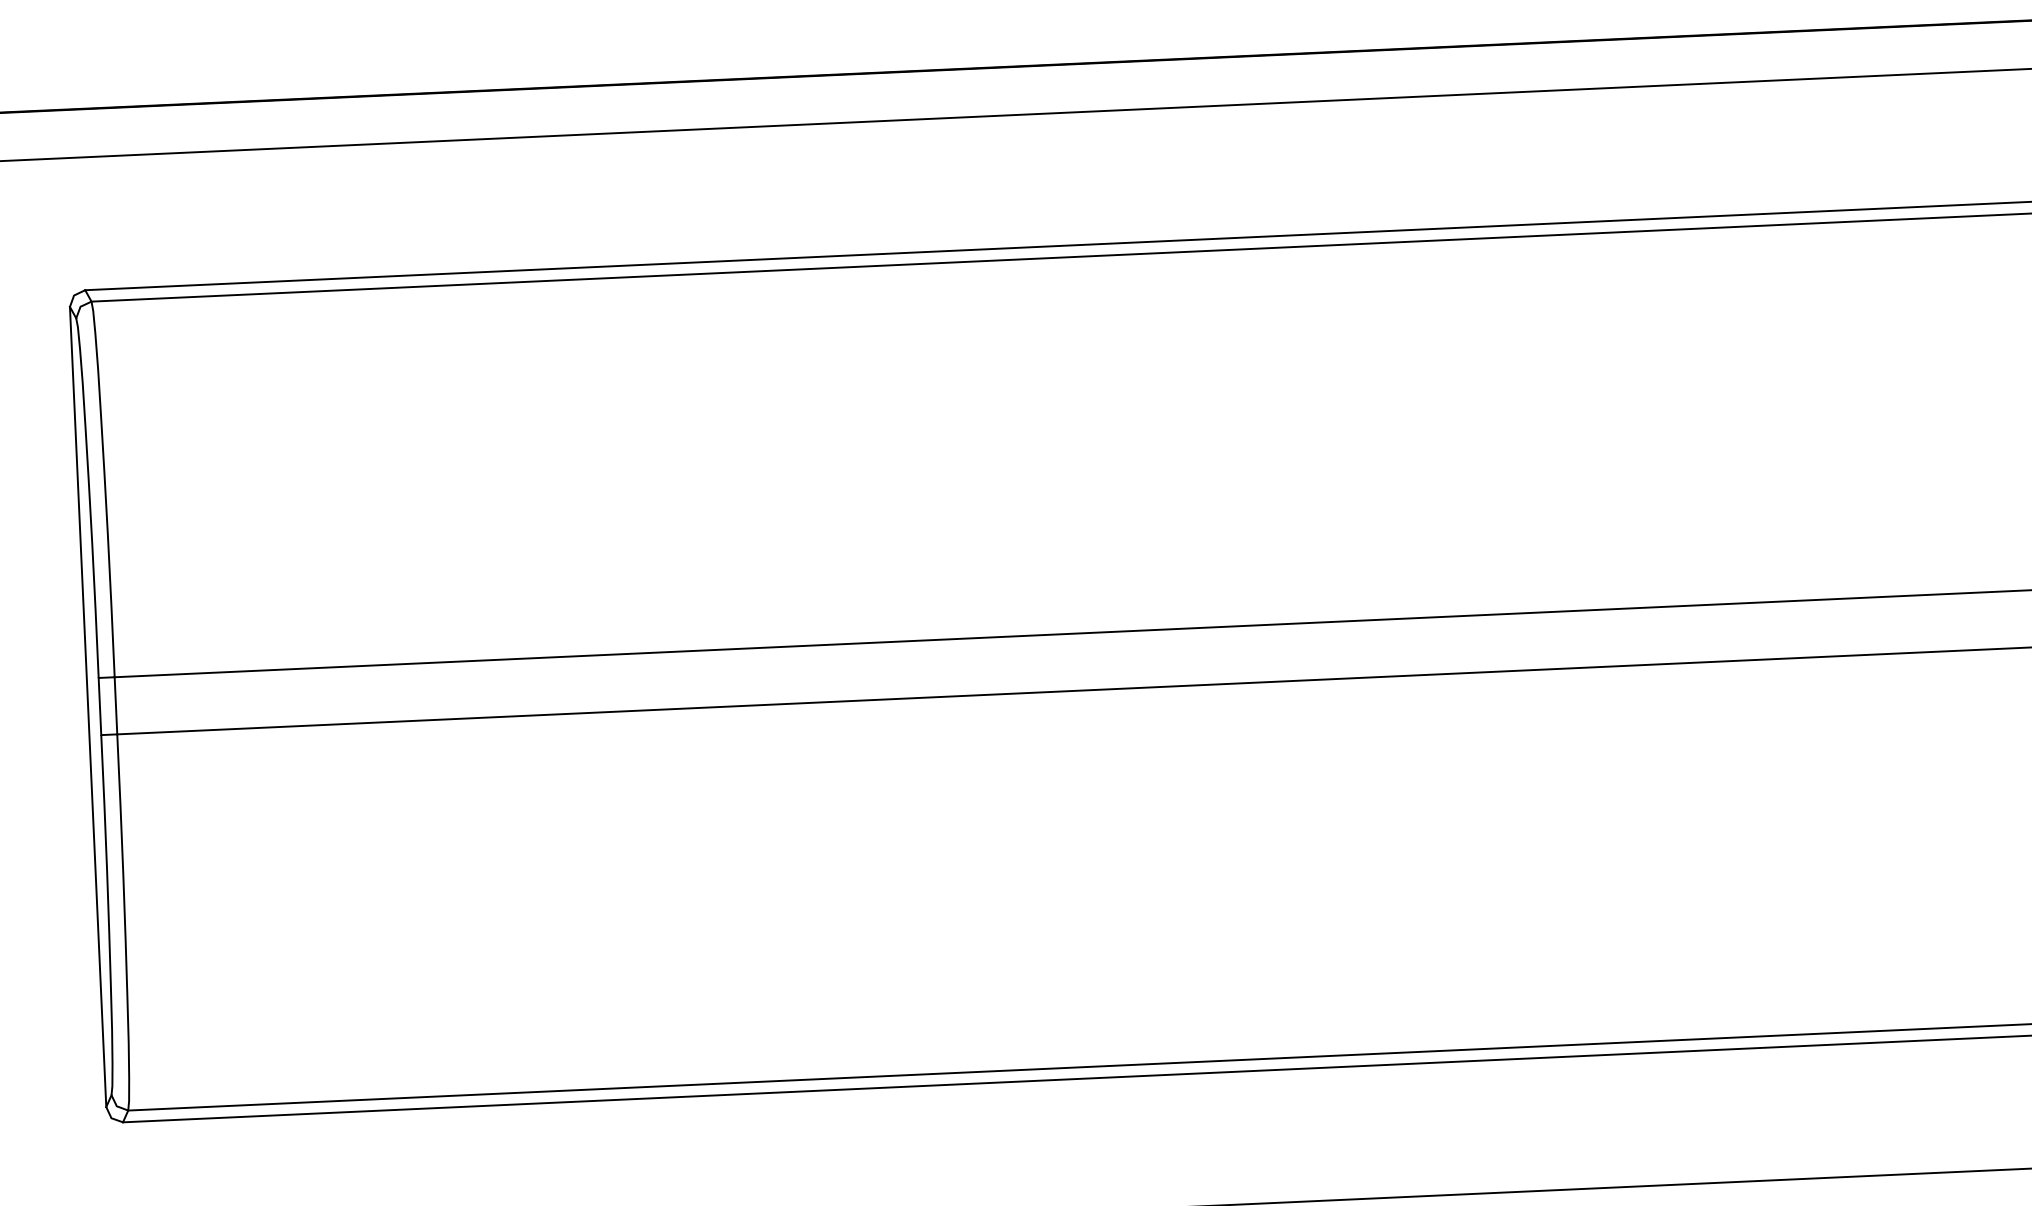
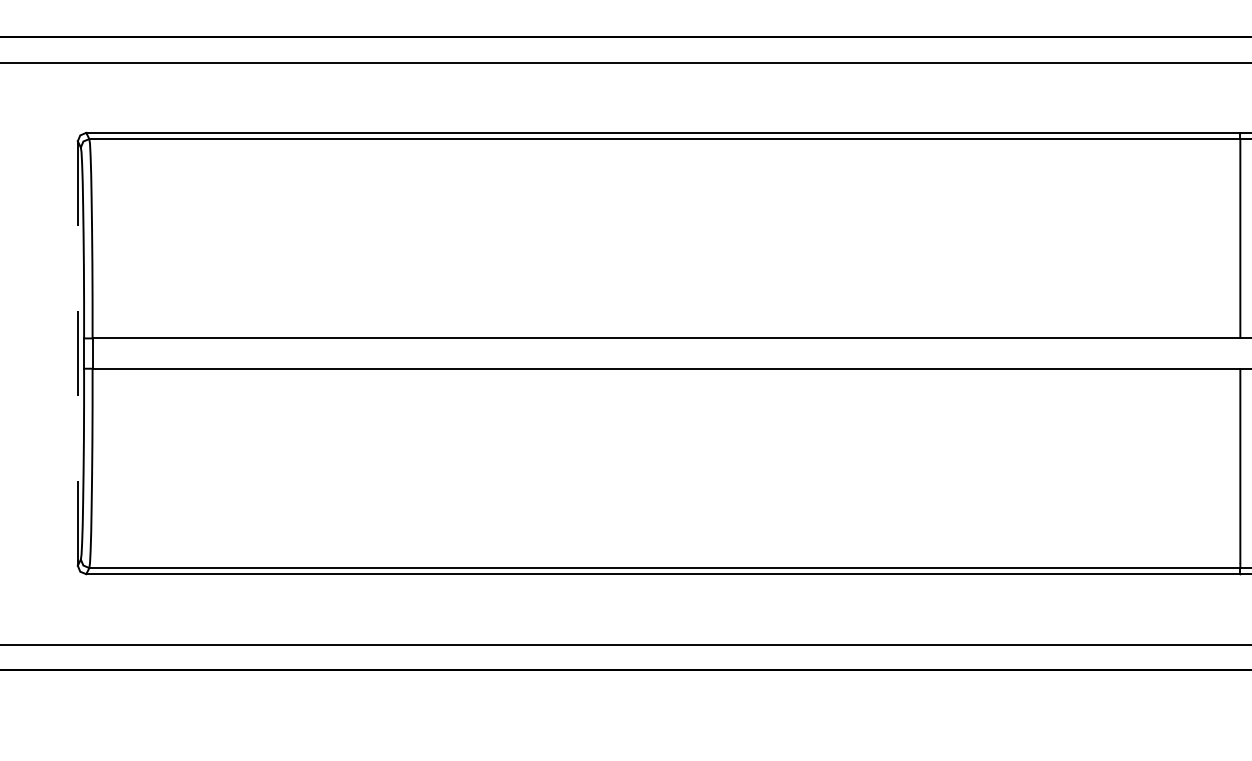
line: (87, 708) -> (77, 354), solid -> dashed

